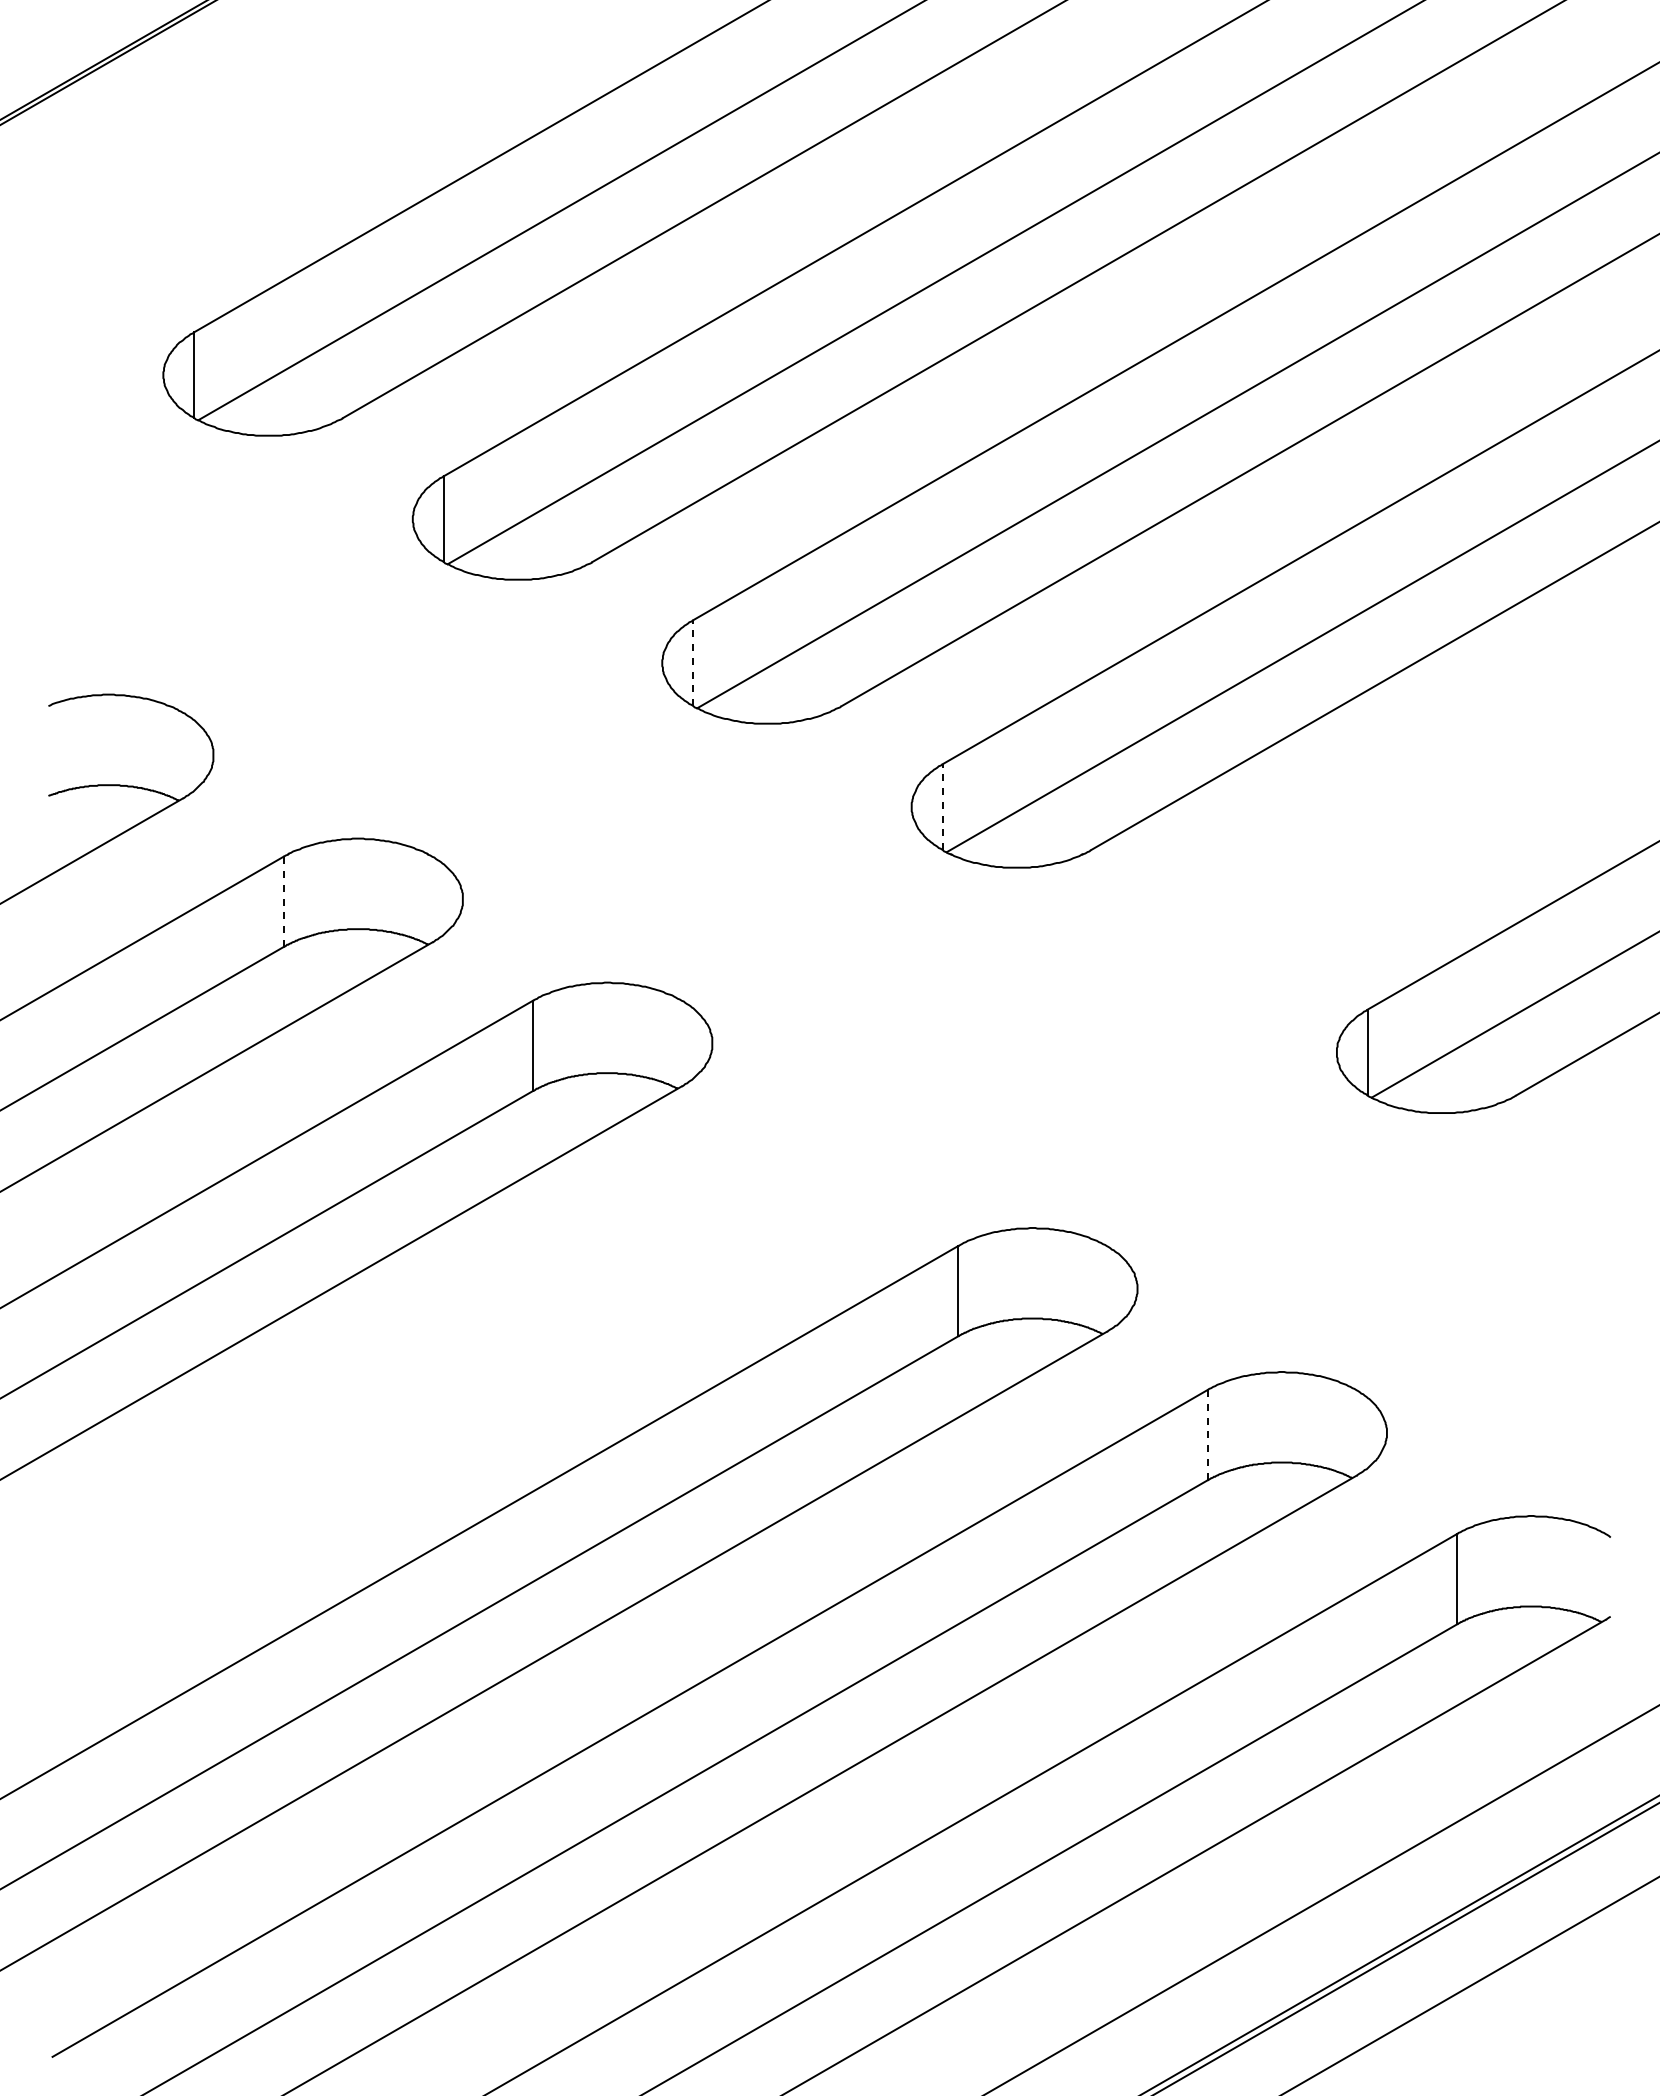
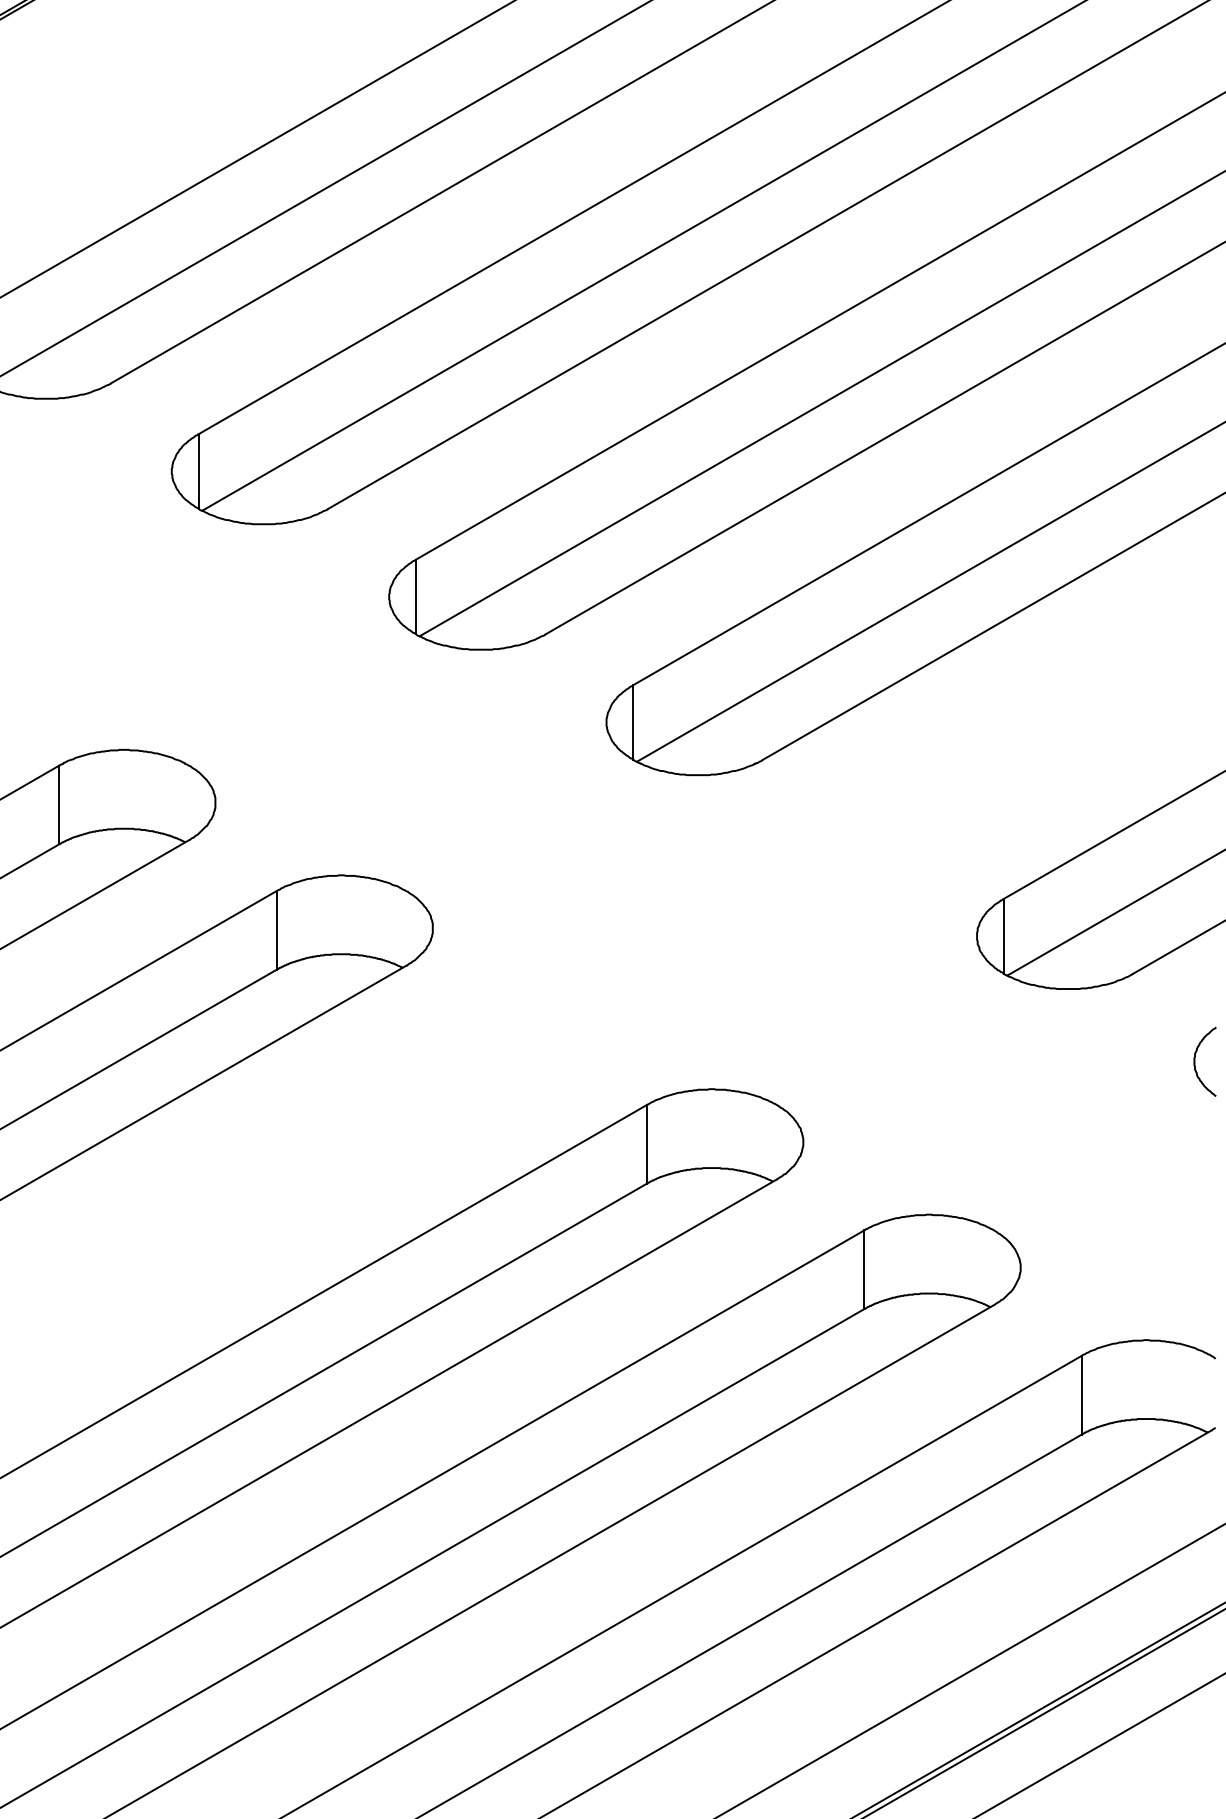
line: (693, 663) -> (416, 597), dashed -> solid
line: (942, 807) -> (633, 722), dashed -> solid
line: (283, 901) -> (59, 804), dashed -> solid
curve: (1587, 1196) -> (1195, 1061), added
line: (1207, 1435) -> (864, 1269), dashed -> solid

